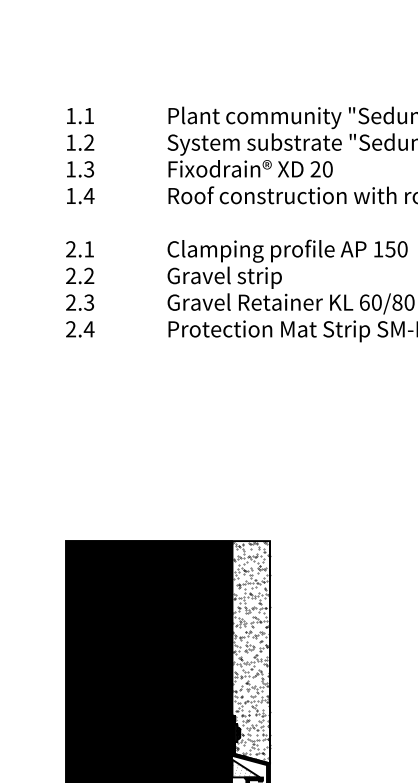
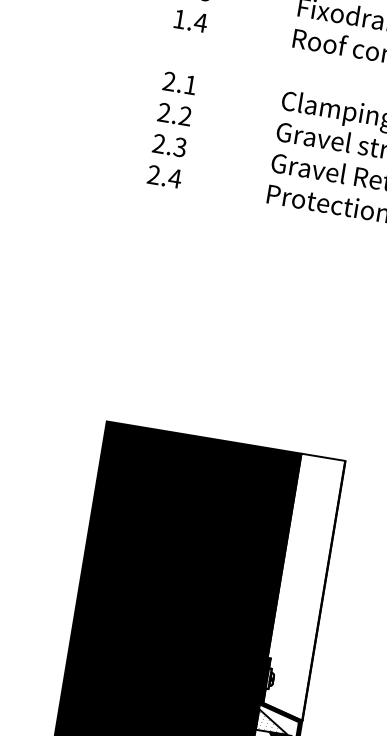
hatch: (250, 650) -> (301, 584), removed

